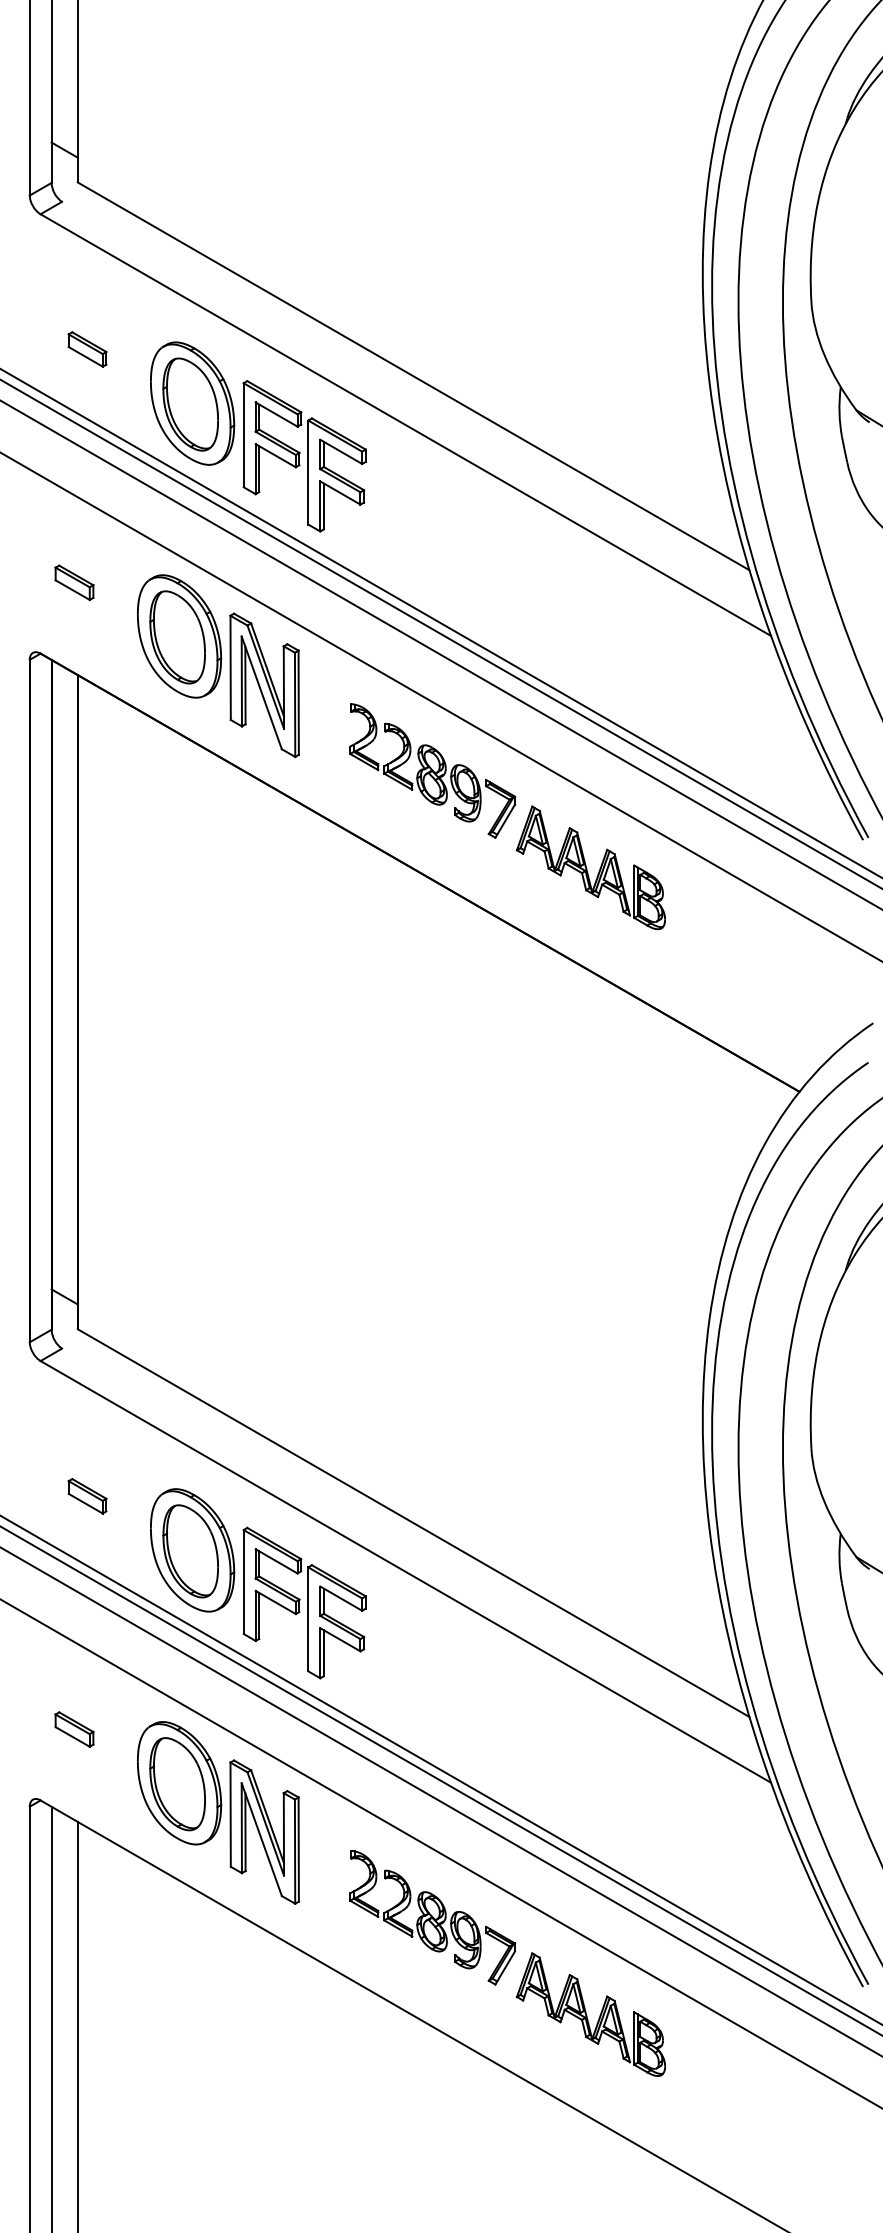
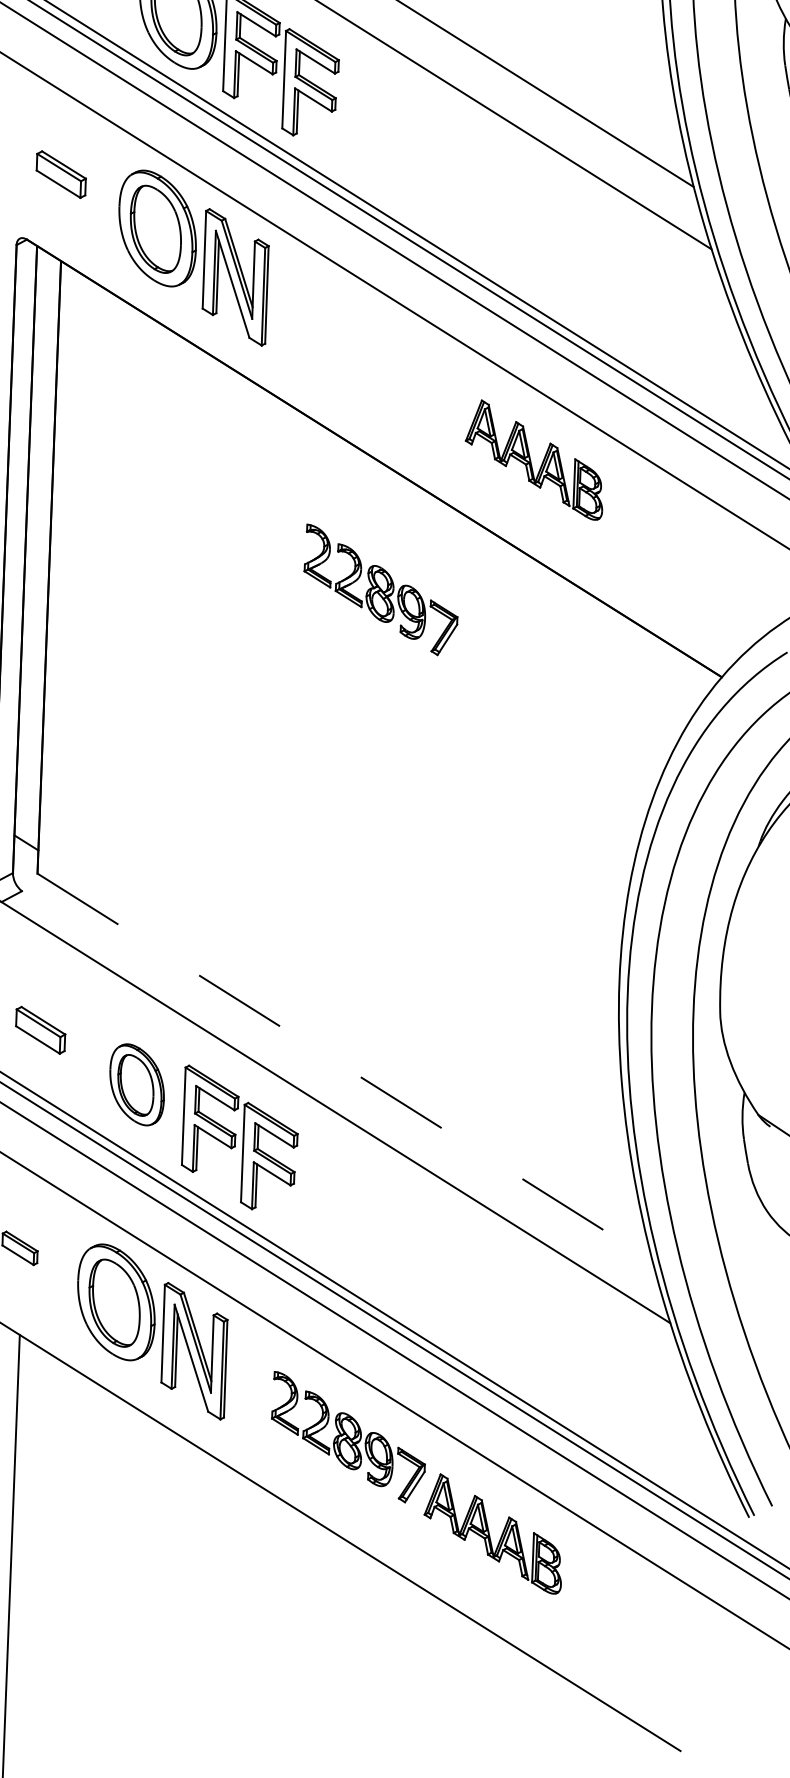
part: (74, 582) -> (61, 174), size x1.4
part: (432, 770) -> (381, 589), moved
part: (87, 1496) -> (40, 1030), size x1.4
line: (413, 1523) -> (344, 1067), solid -> dashed
part: (192, 1550) -> (136, 1084), size x0.7

